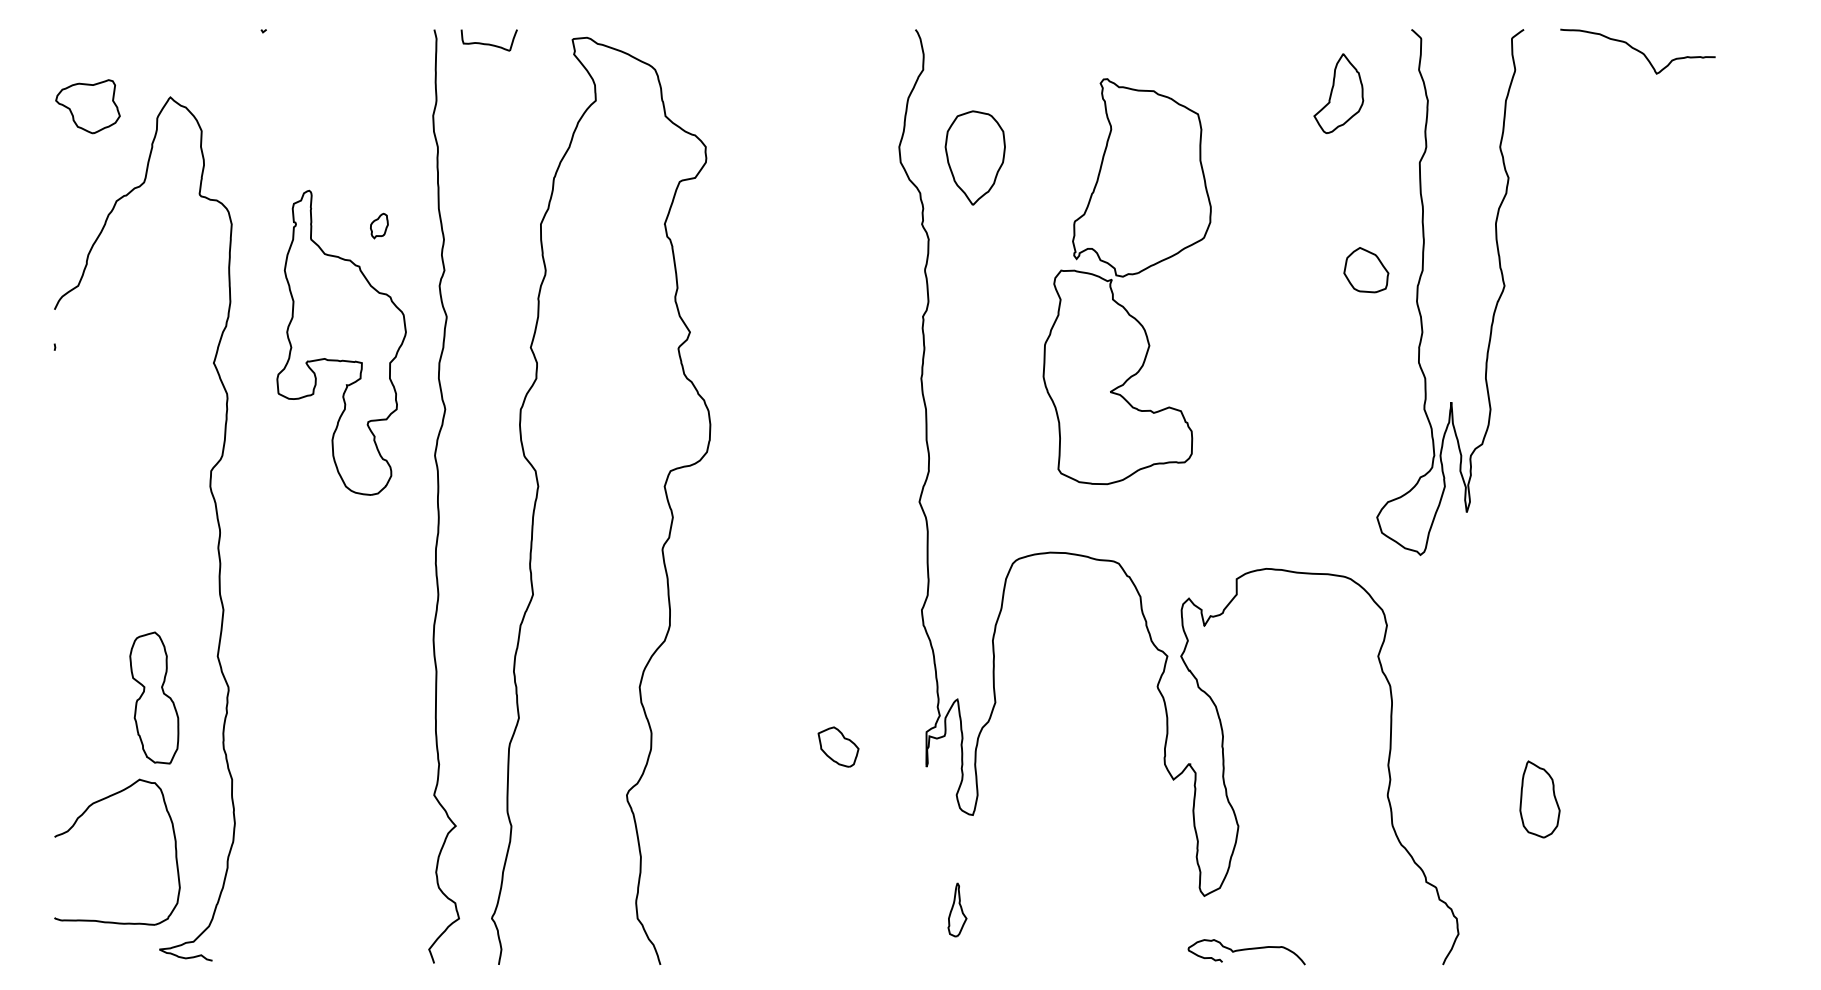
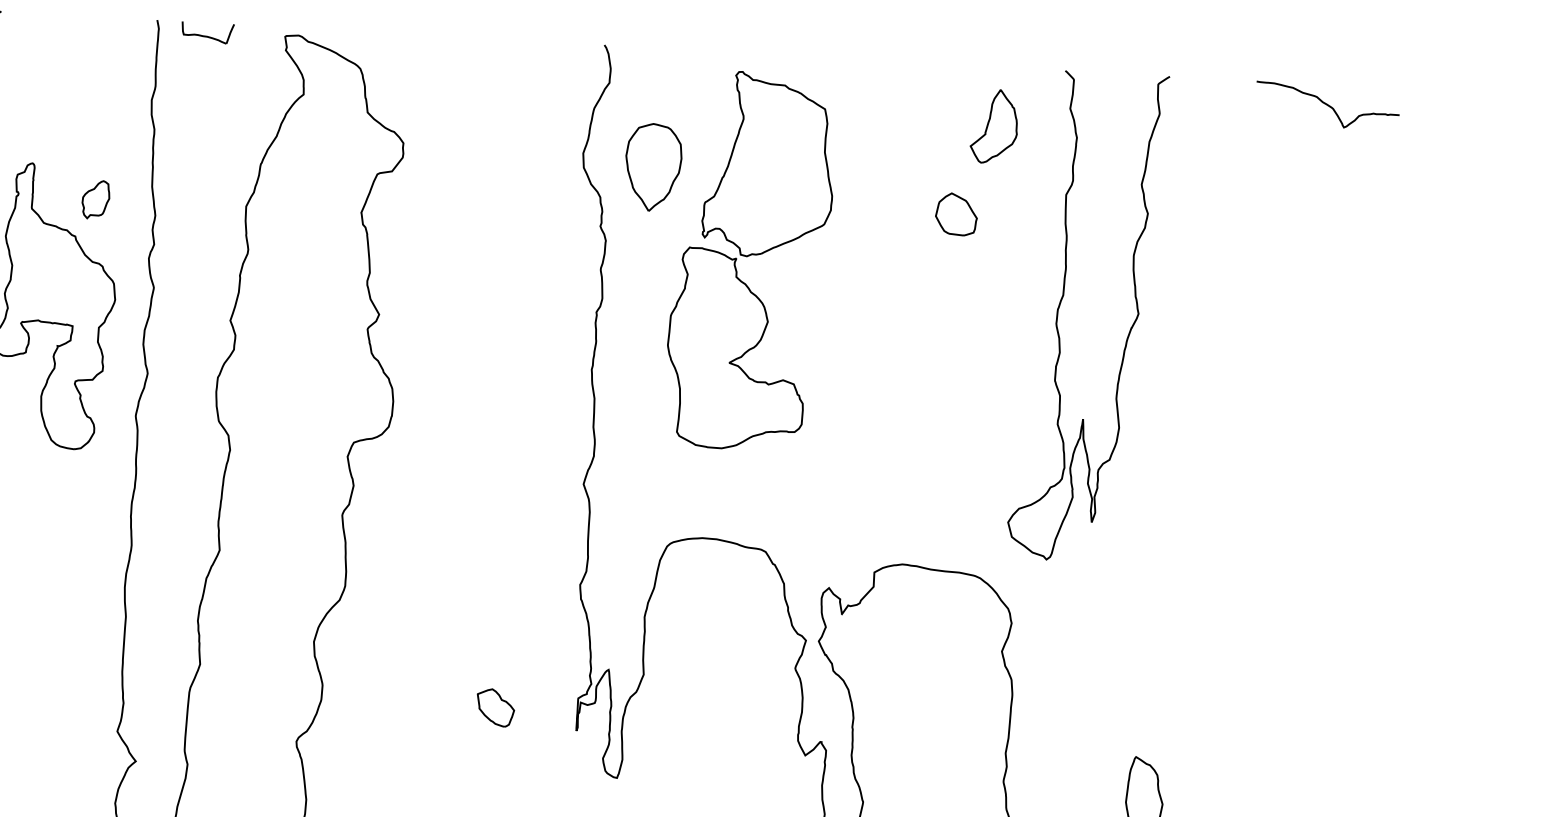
curve: (1637, 51) -> (1327, 105), moved
part: (379, 225) -> (96, 199), size x1.67
part: (1366, 270) -> (956, 214), moved
part: (1126, 281) -> (749, 260), moved

